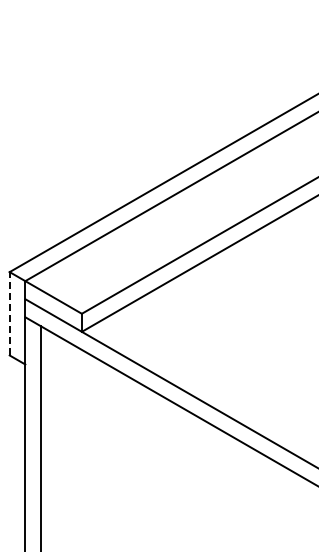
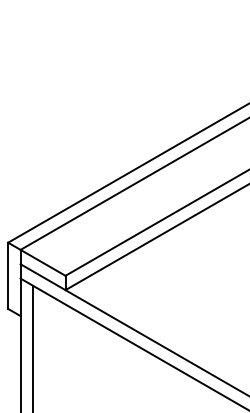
line: (9, 313) -> (8, 275), dashed -> solid

